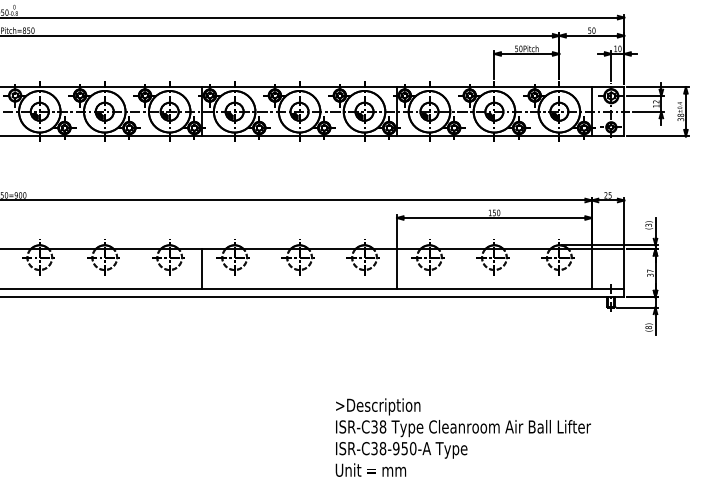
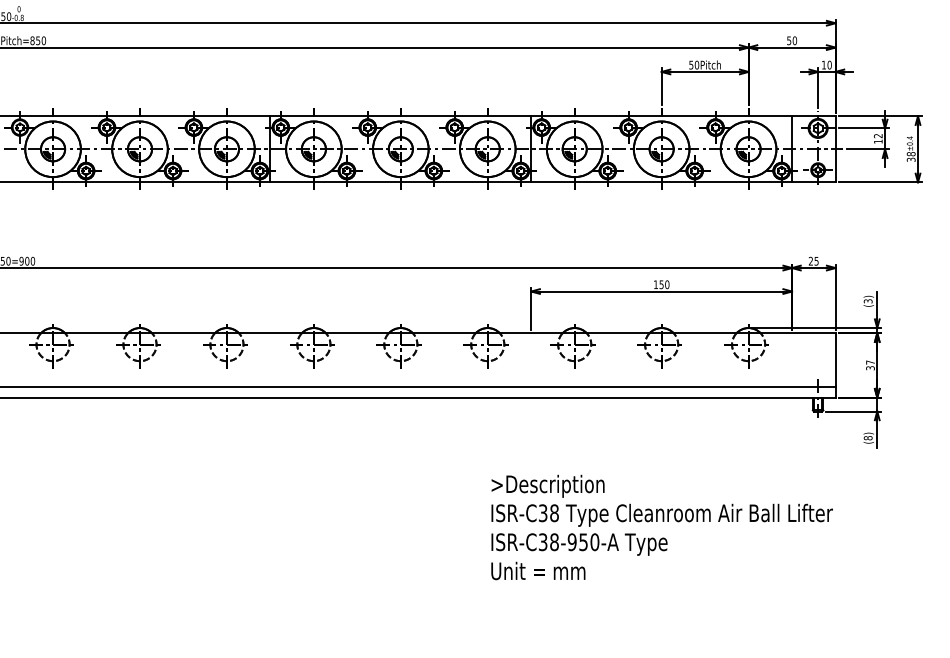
line: (202, 269) -> (270, 360), removed
line: (397, 269) -> (531, 360), removed
line: (592, 269) -> (792, 360), removed
text: (462, 437) -> (661, 527), moved

